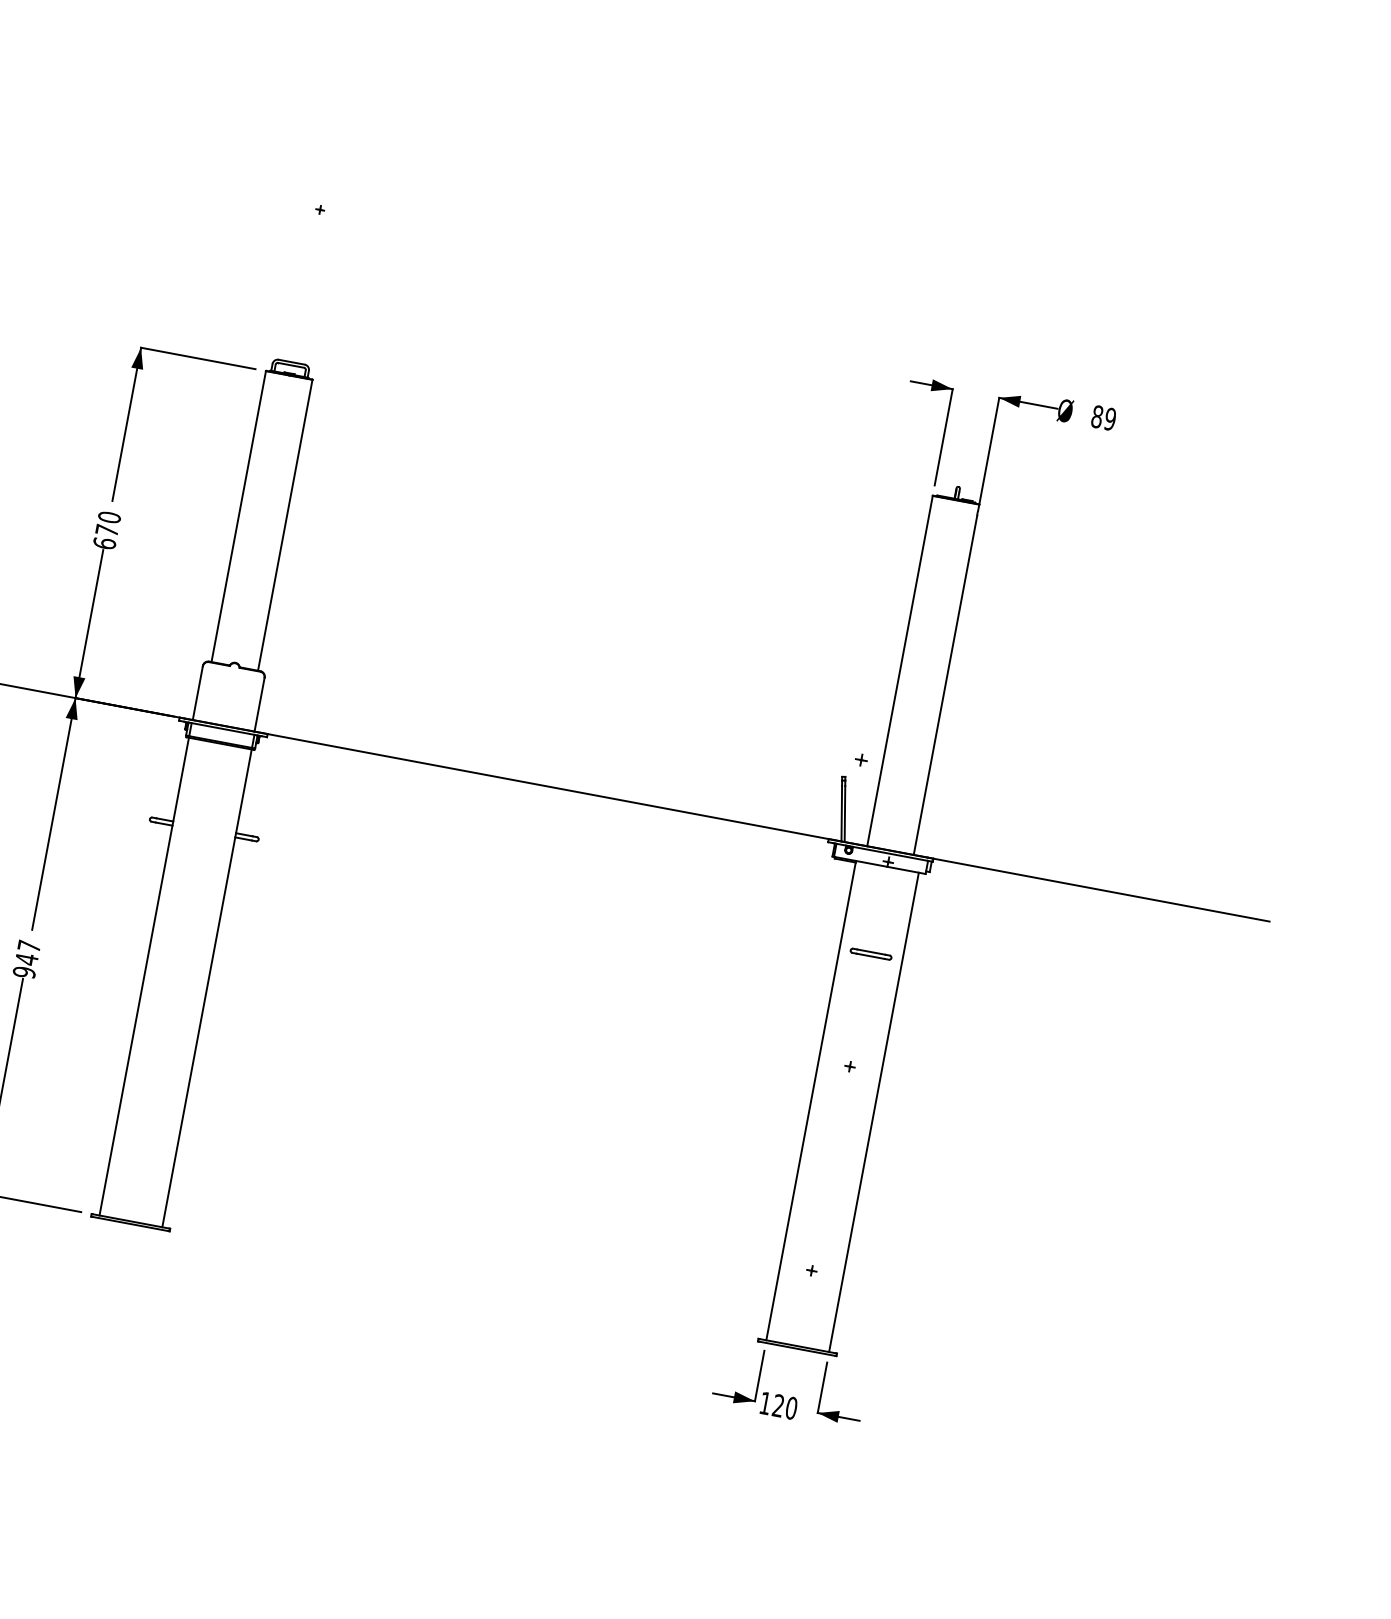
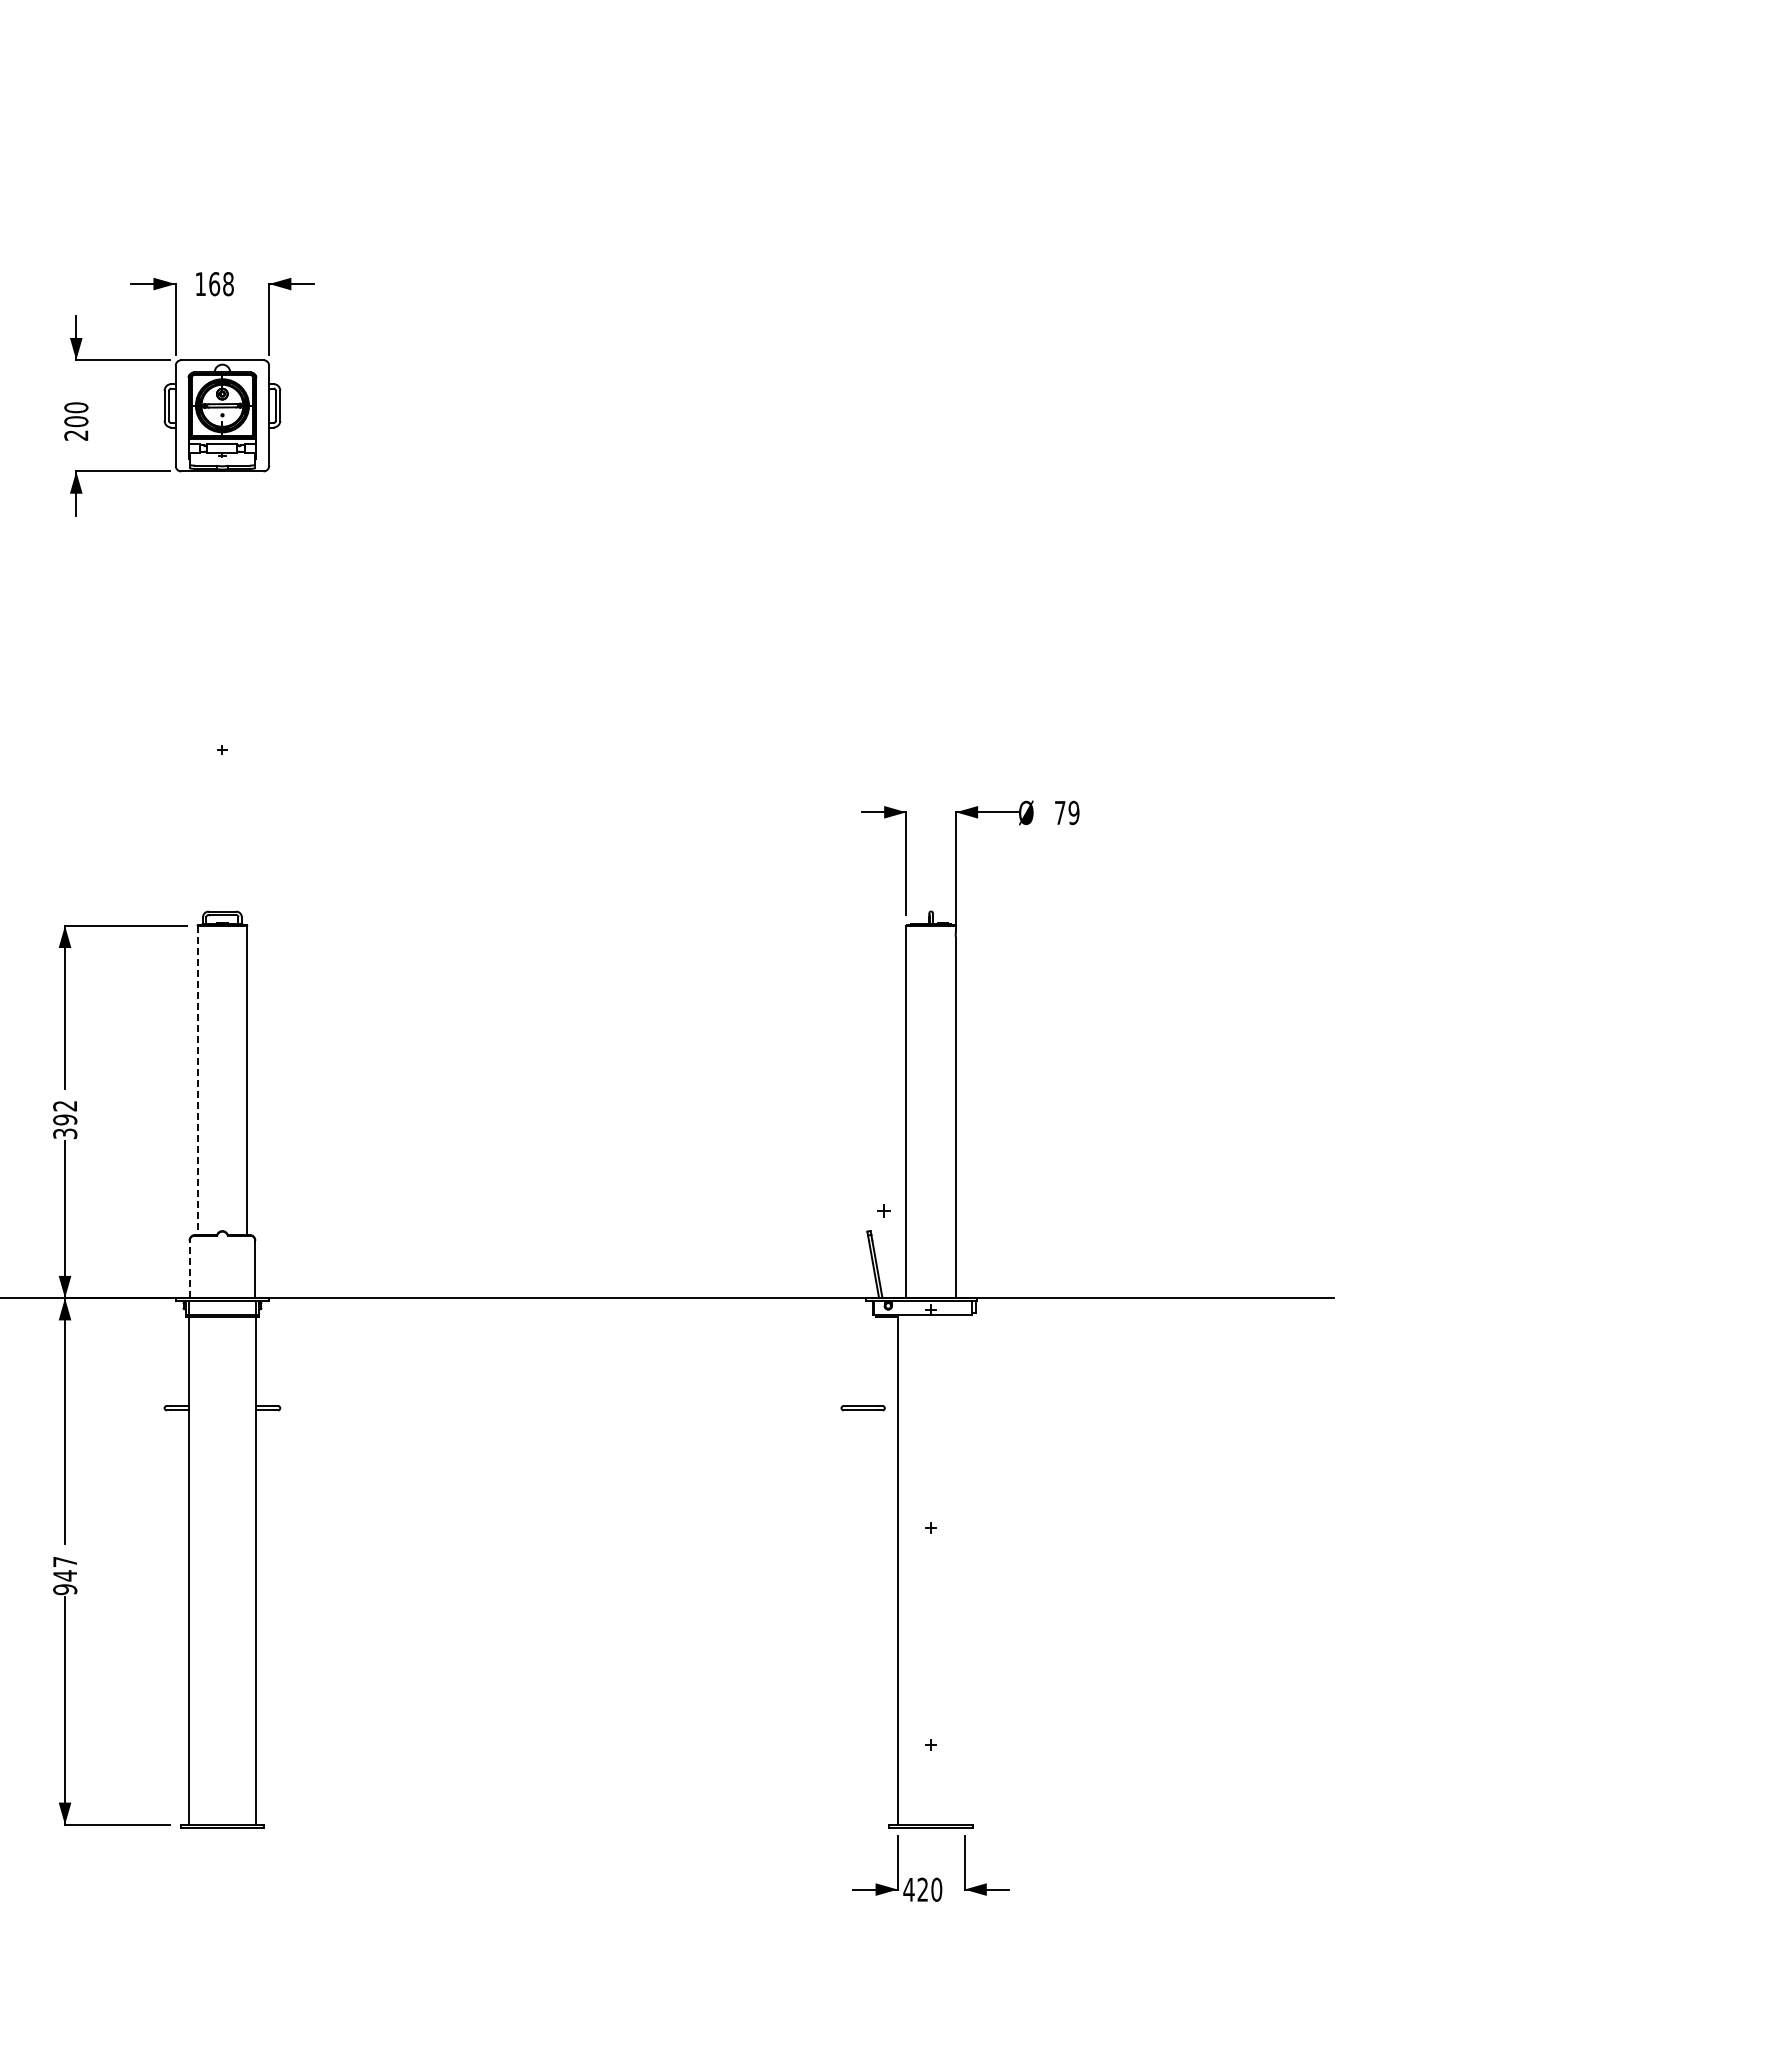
text: (1096, 416) -> (1059, 812), 89 -> 79
line: (238, 516) -> (197, 1080), solid -> dashed
text: (107, 530) -> (65, 1119), 670 -> 392
line: (197, 693) -> (189, 1269), solid -> dashed
part: (870, 954) -> (862, 1408), moved
line: (874, 1111) -> (964, 1569), removed
text: (765, 1403) -> (908, 1889), 120 -> 420

